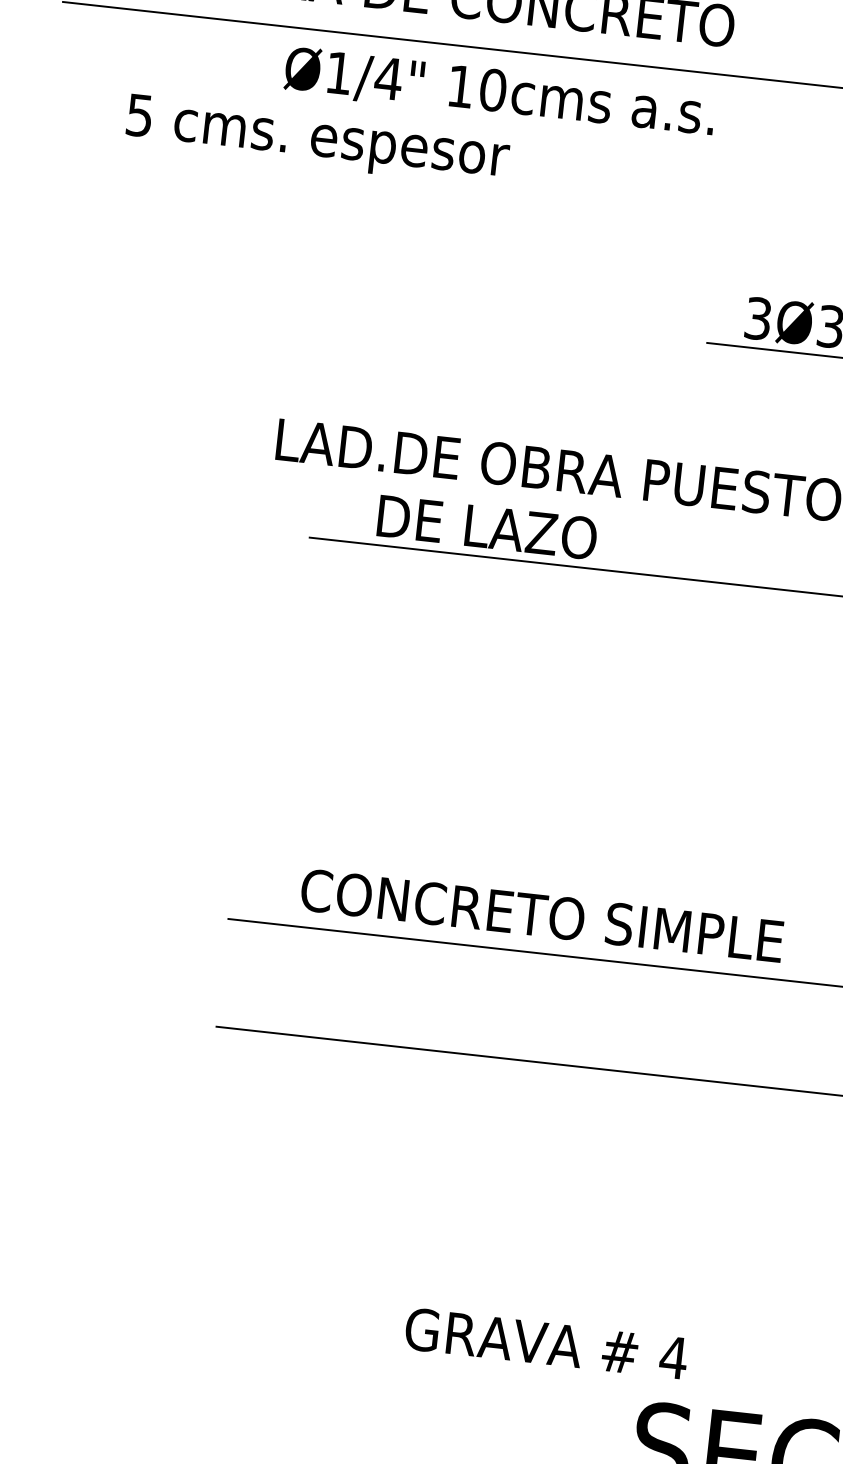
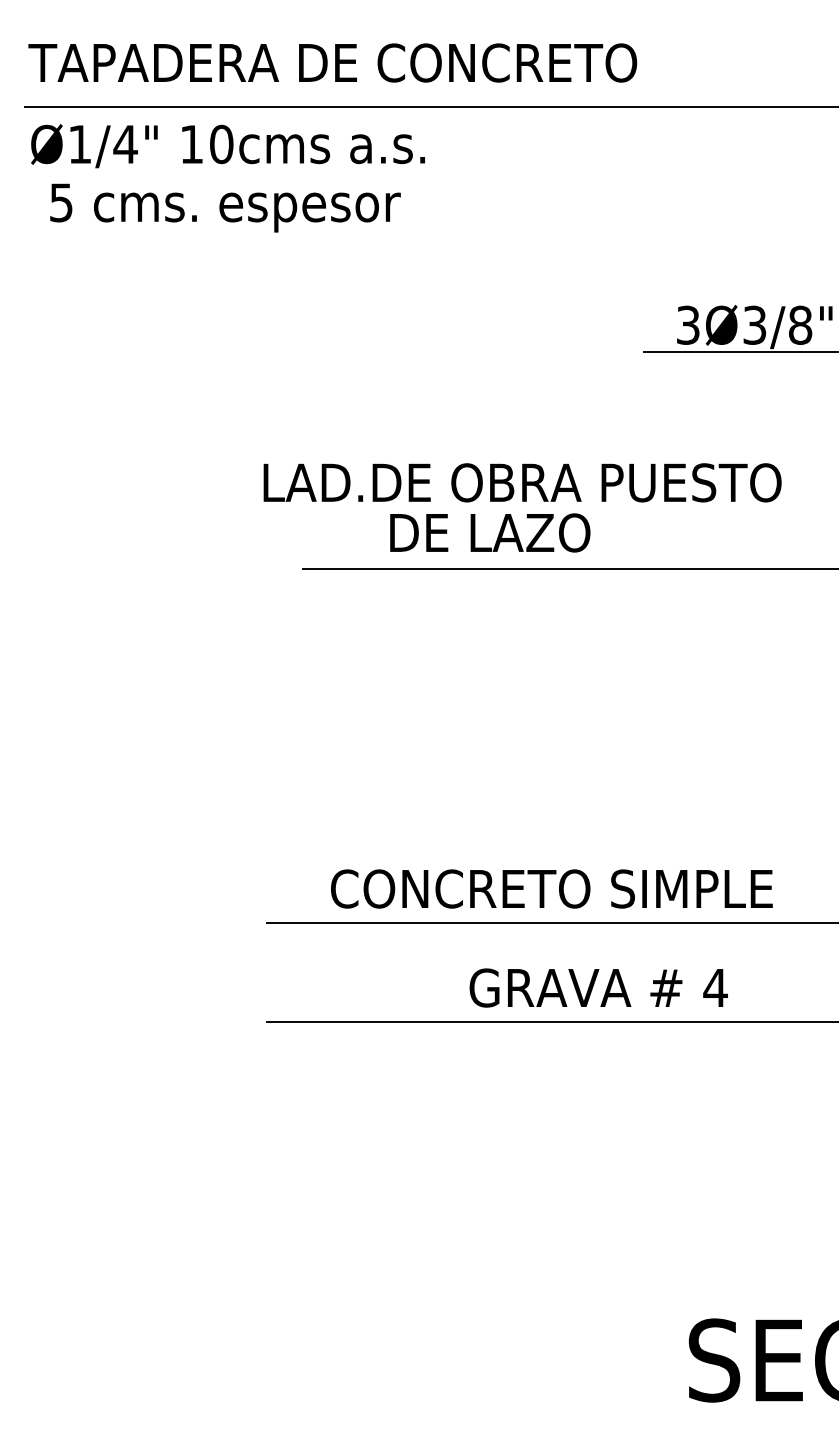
text: (499, 93) -> (227, 146), moved
text: (317, 140) -> (225, 207), moved
text: (487, 526) -> (490, 532), moved
text: (546, 1343) -> (598, 987), moved

